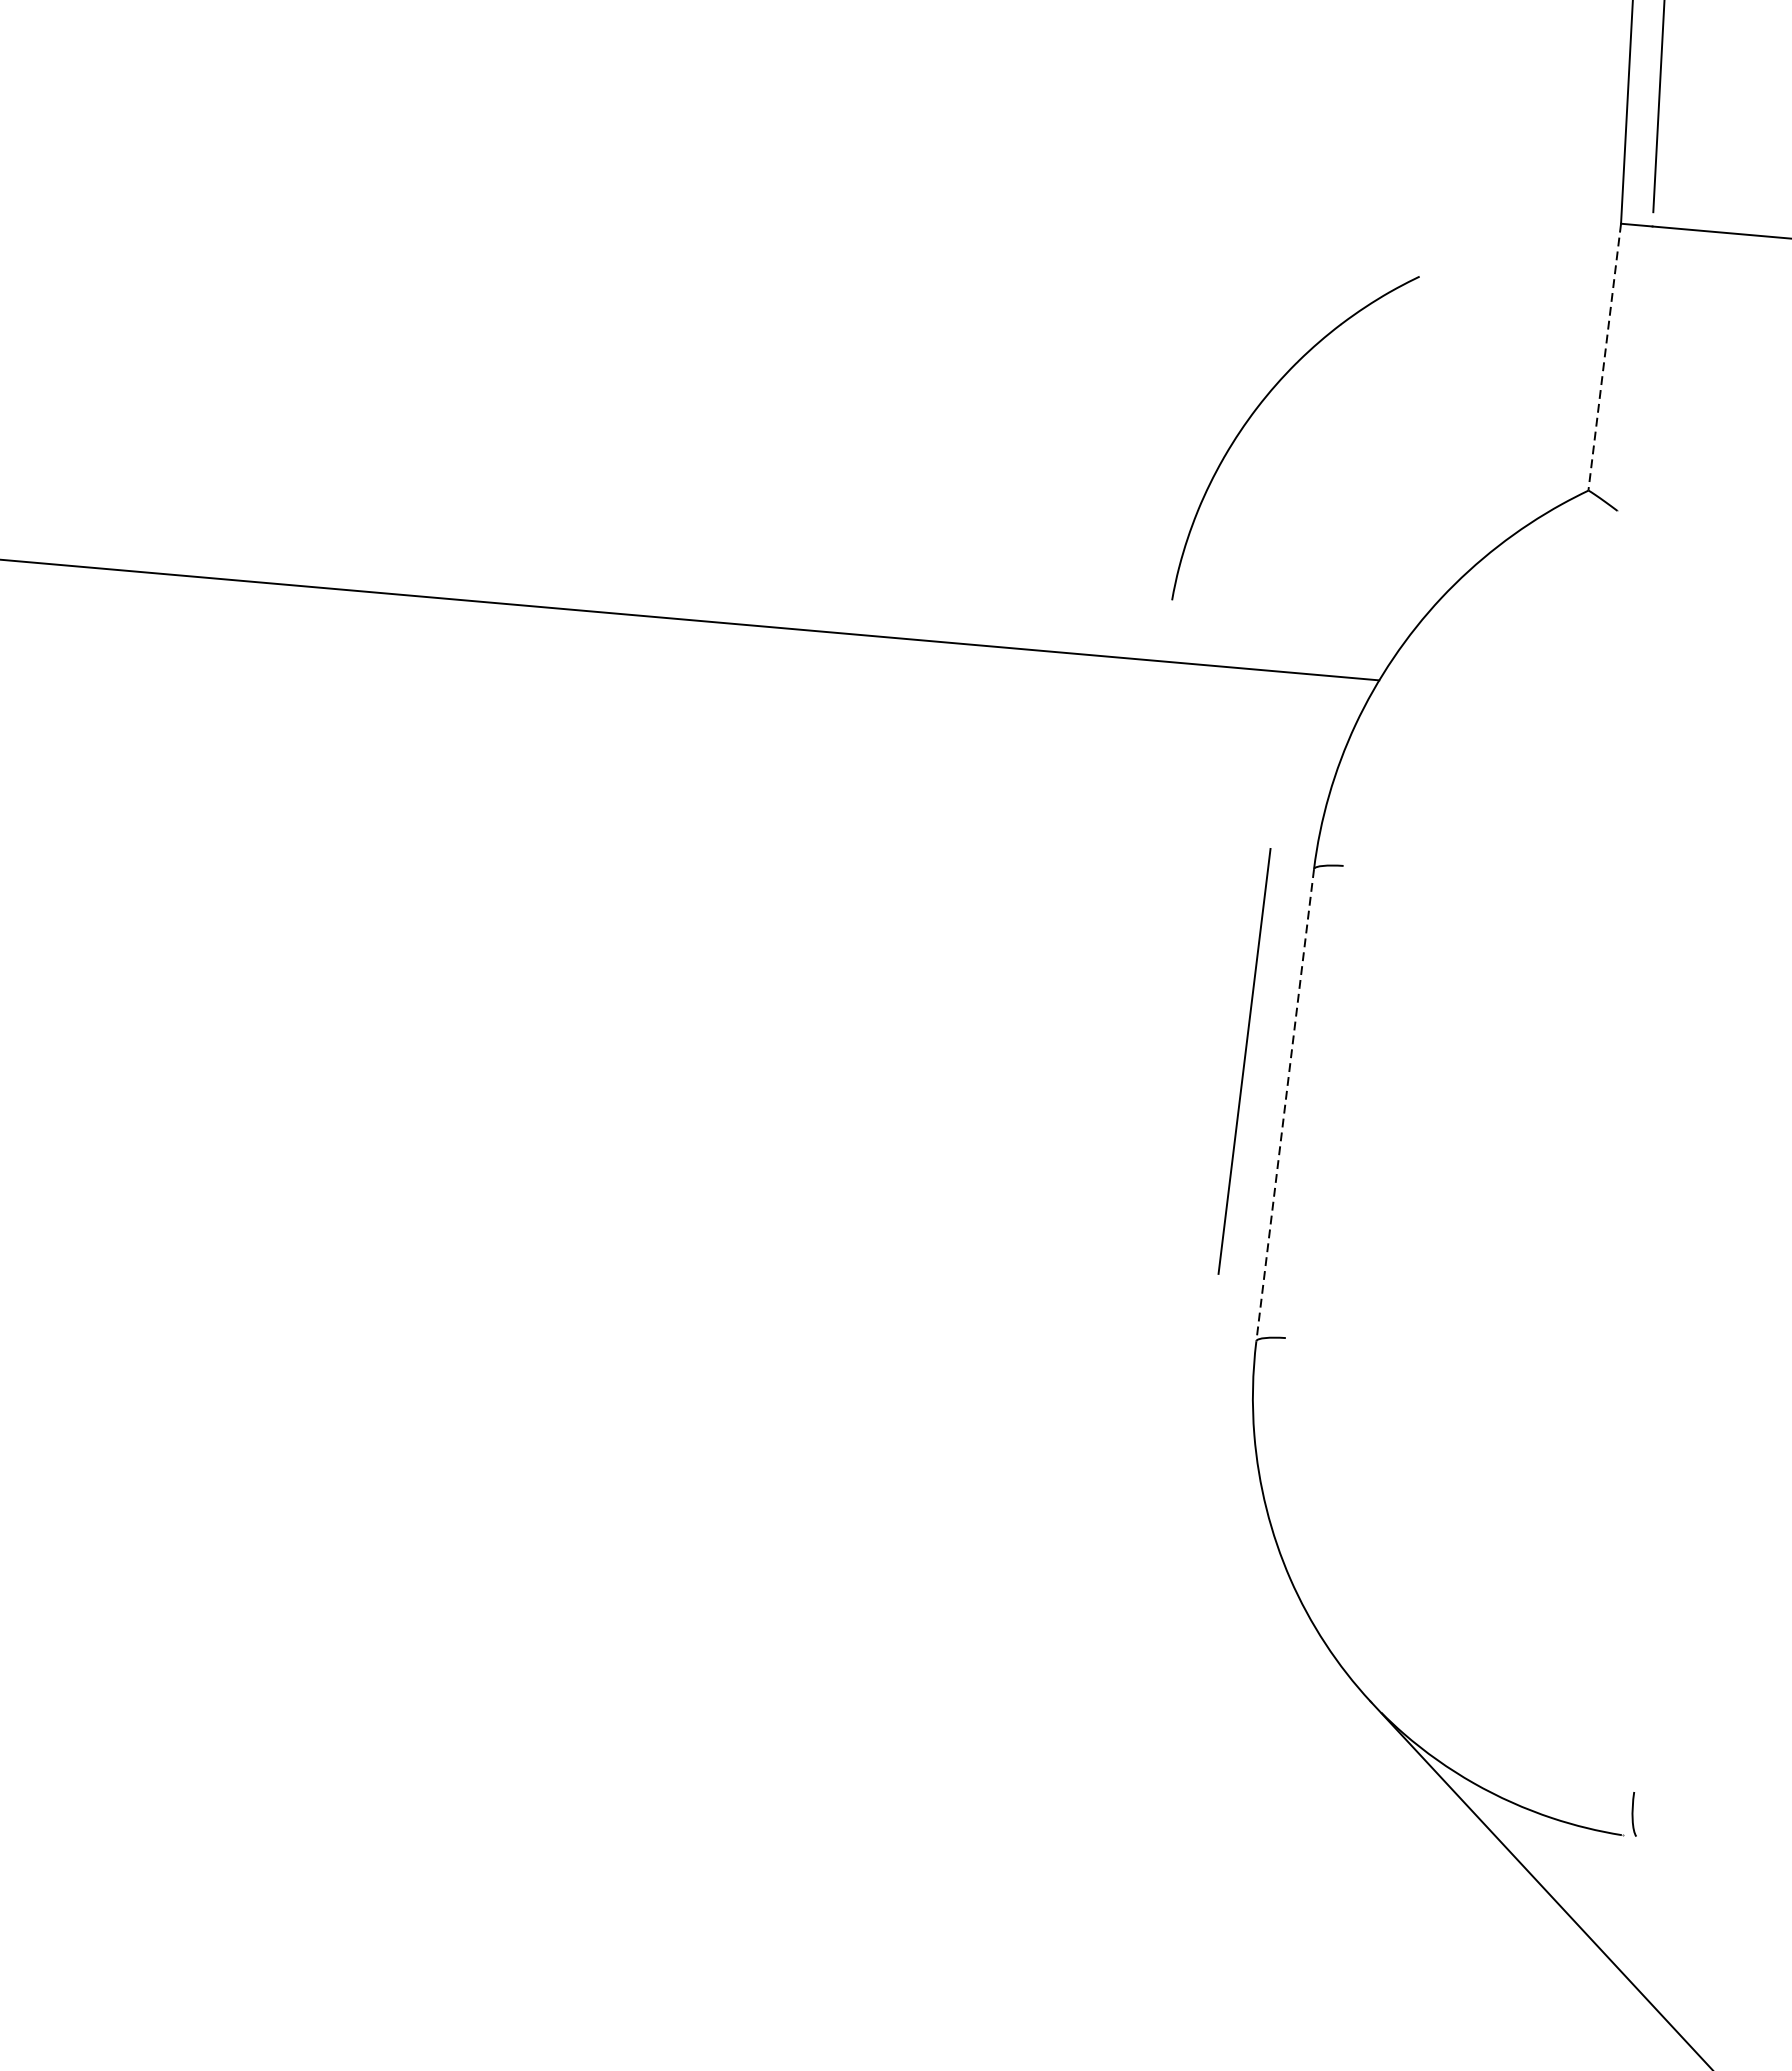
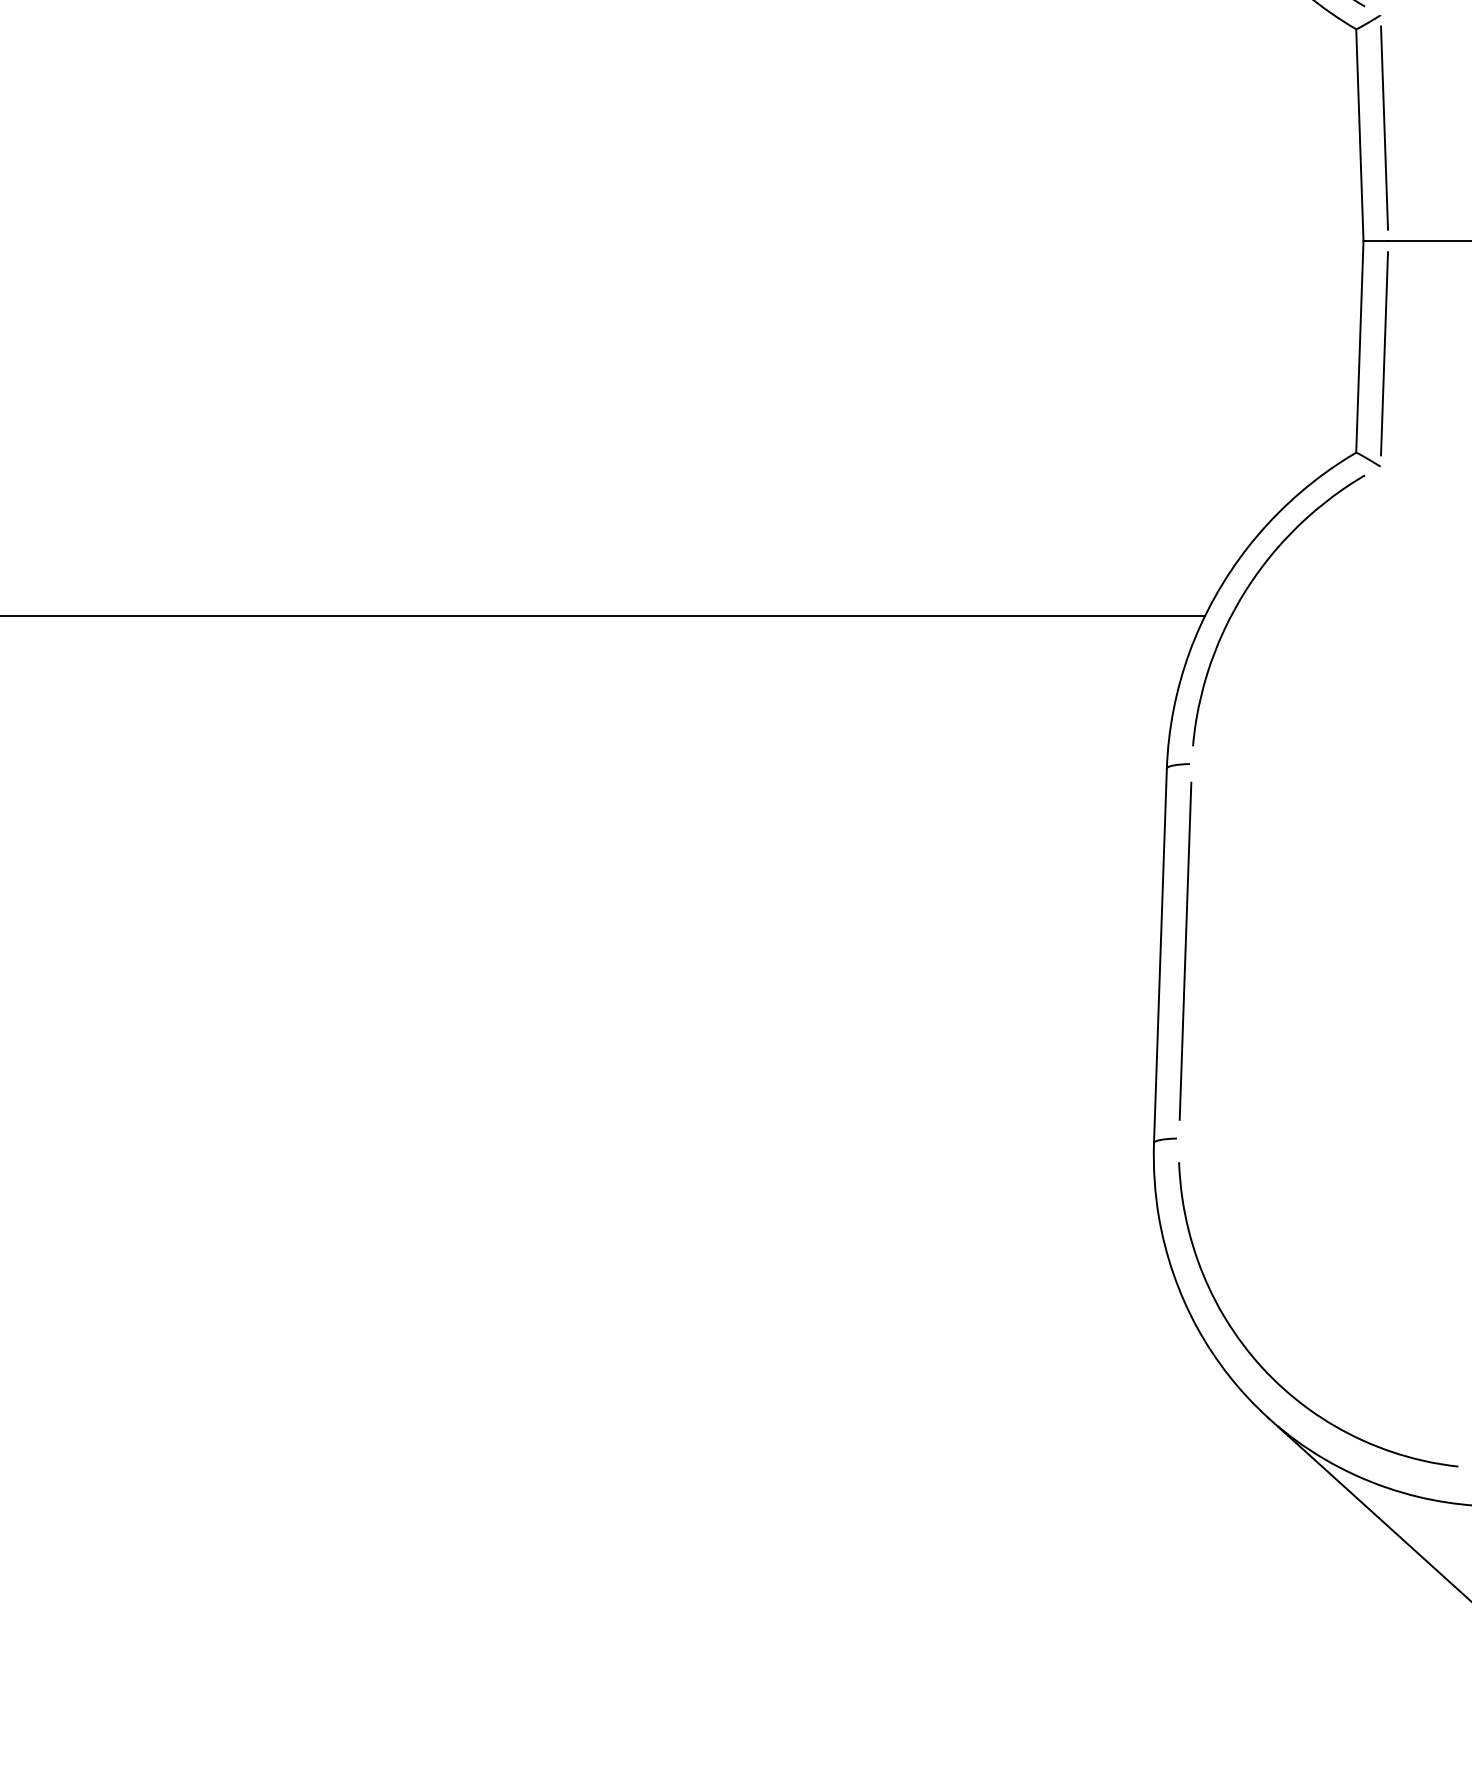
line: (1604, 356) -> (1359, 346), dashed -> solid
line: (1635, 368) -> (1384, 353), added
curve: (1258, 409) -> (1247, 590), moved
line: (1244, 1060) -> (1185, 950), moved
line: (1285, 1106) -> (1160, 956), dashed -> solid
curve: (1371, 1638) -> (1264, 1368), added

